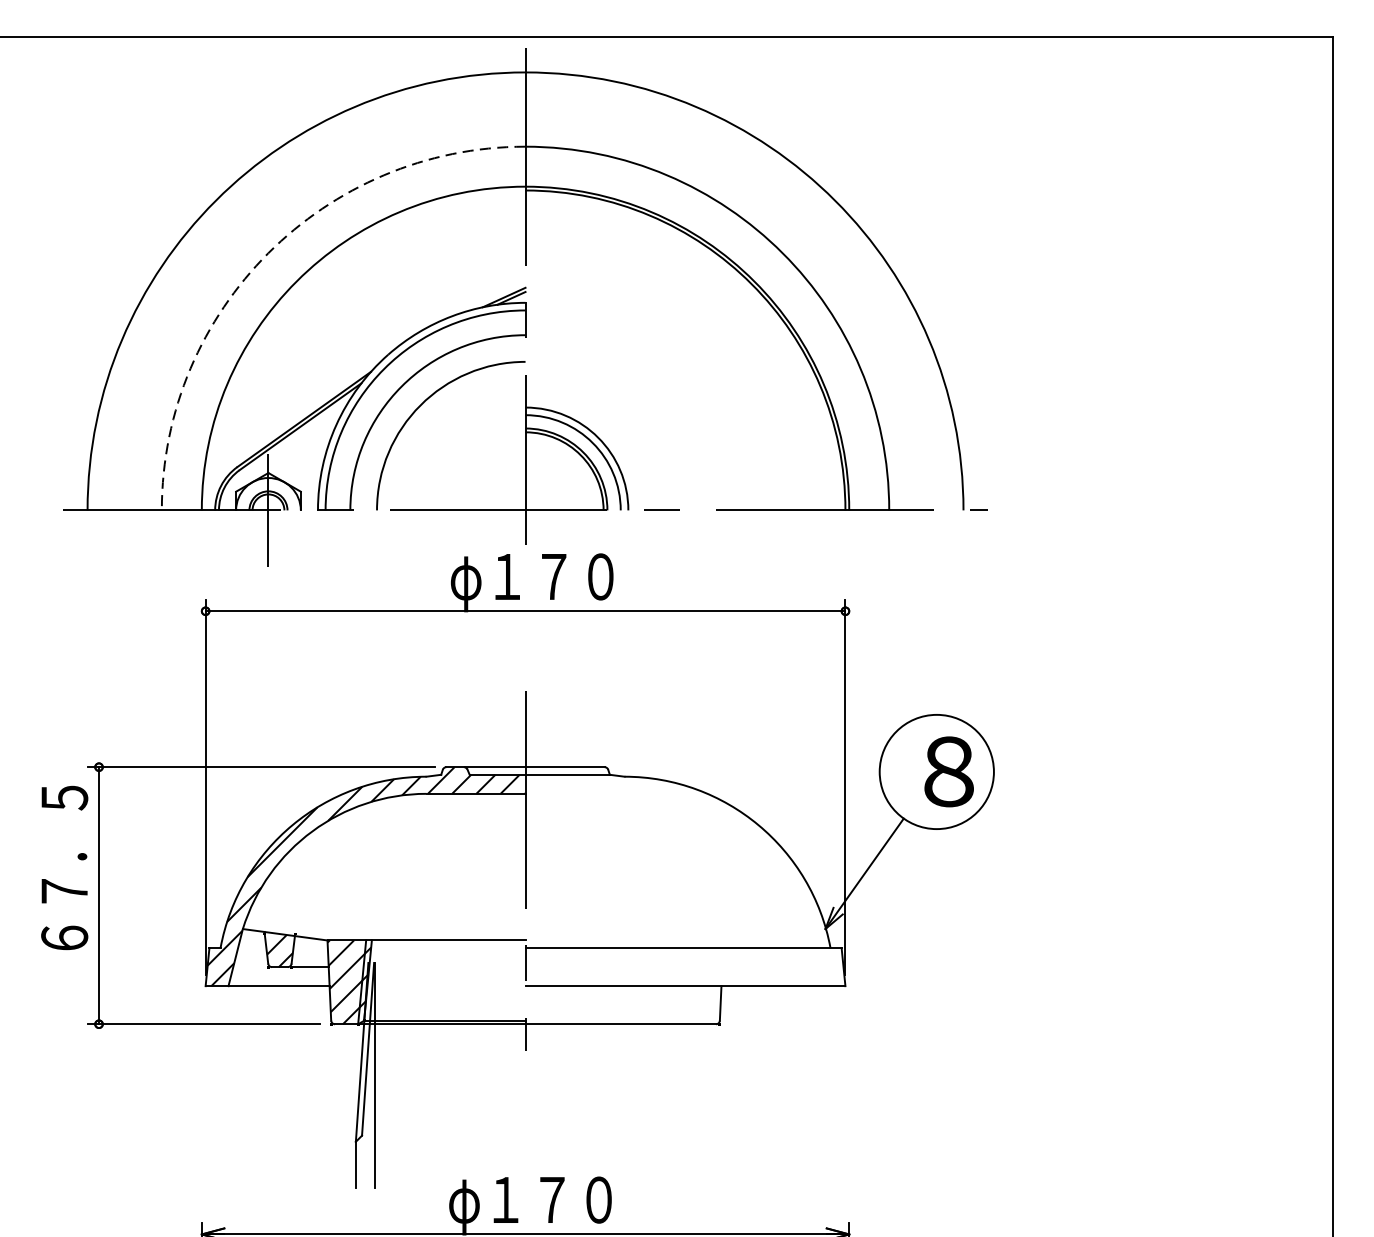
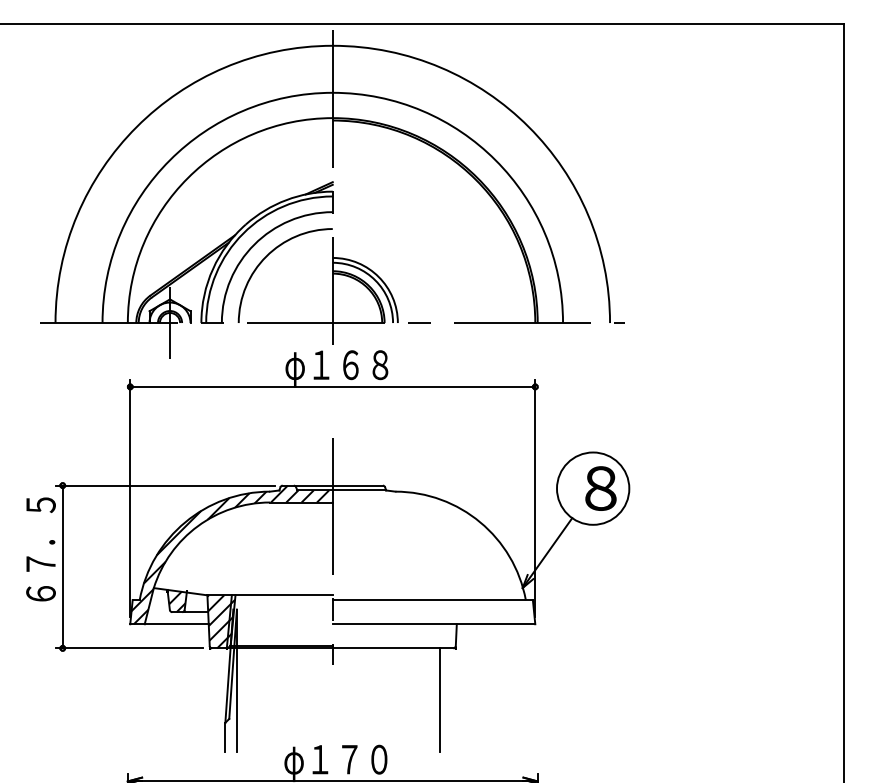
arc: (267, 253) -> (169, 160), dashed -> solid
text: (577, 577) -> (365, 365), φ１７０ -> φ１６８
line: (695, 1106) -> (440, 700), added

